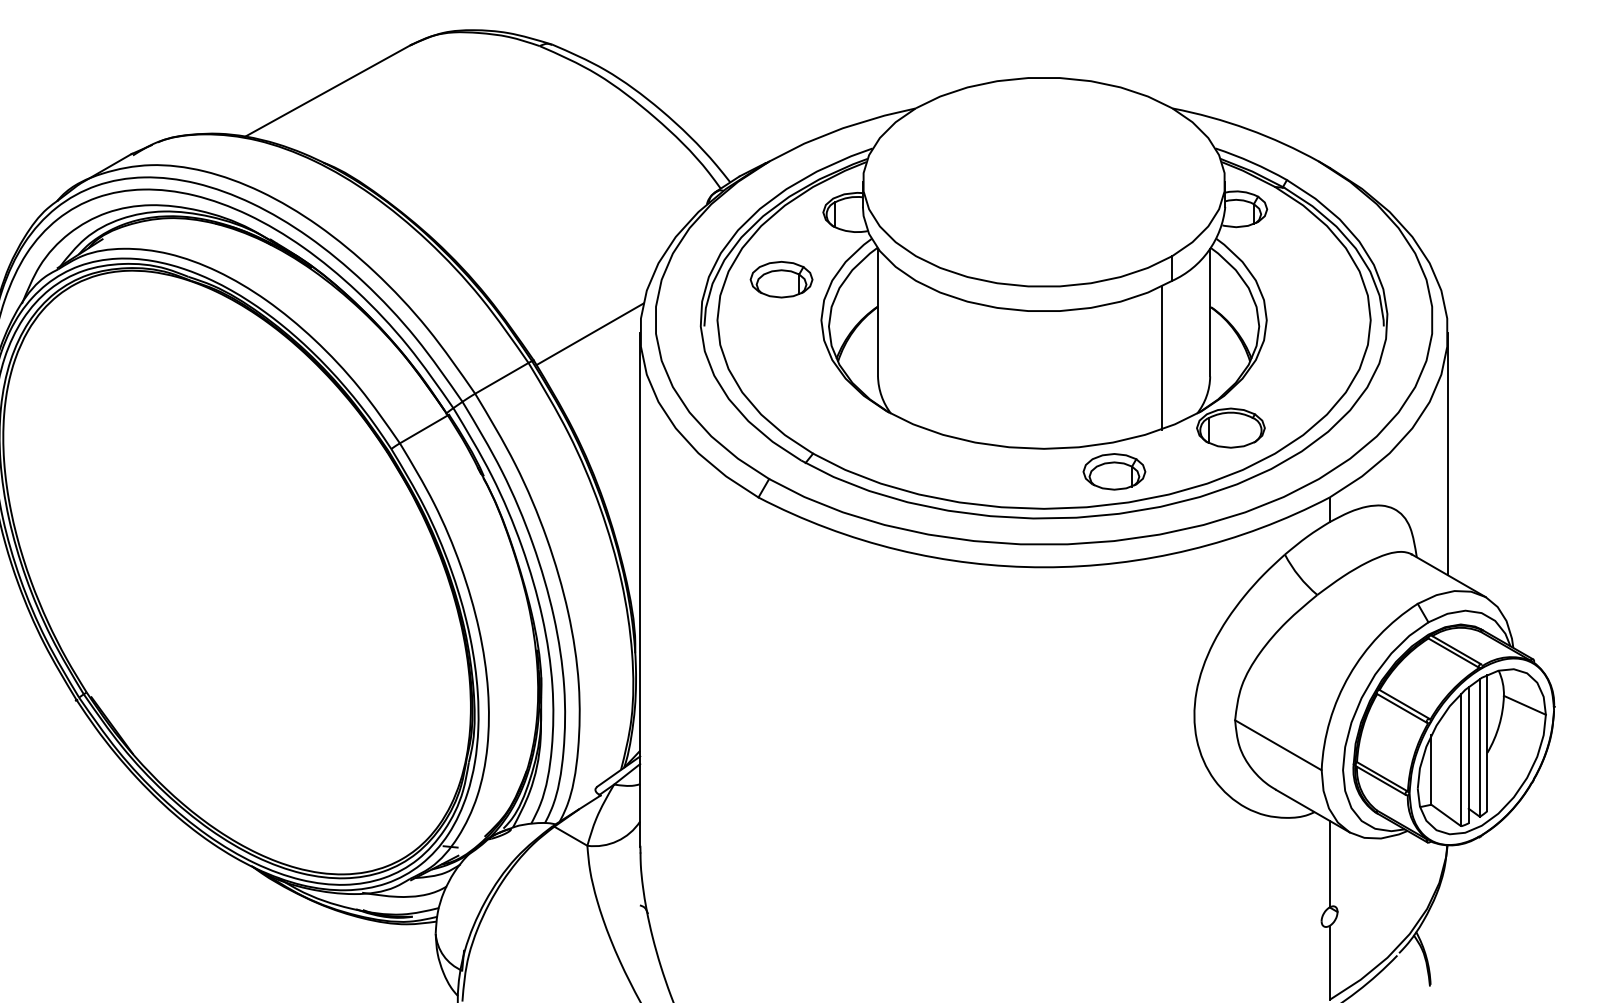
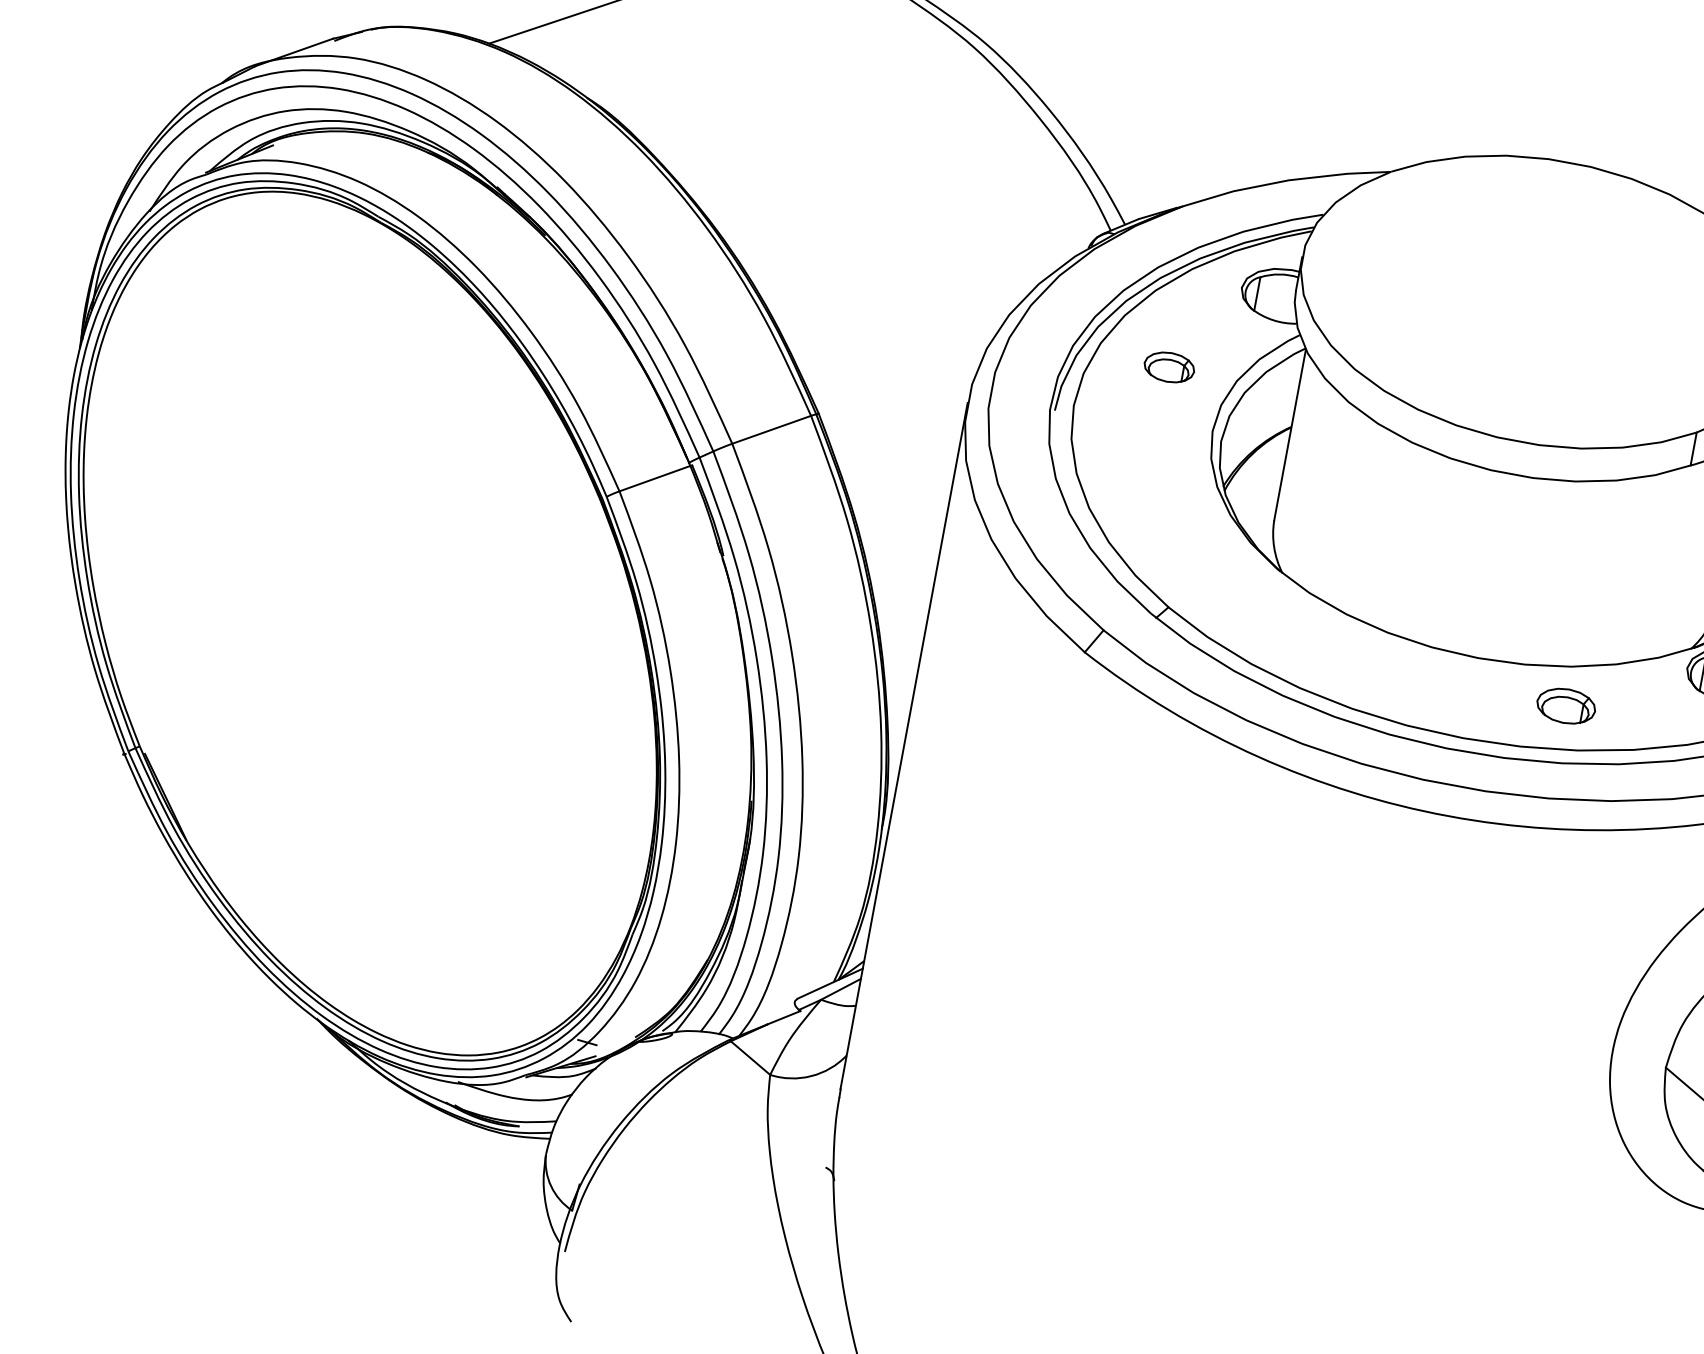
part: (781, 279) -> (1169, 367), size x0.6
line: (589, 334) -> (899, 392), removed
line: (1161, 357) -> (1657, 565), removed
part: (1114, 471) -> (1566, 705), size x0.7

